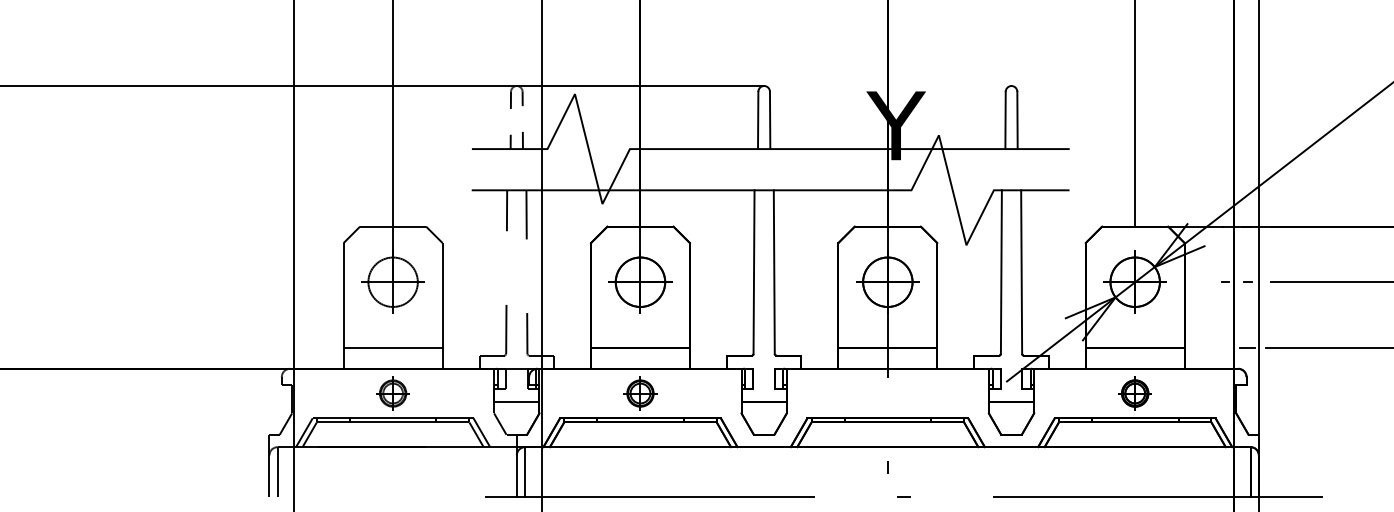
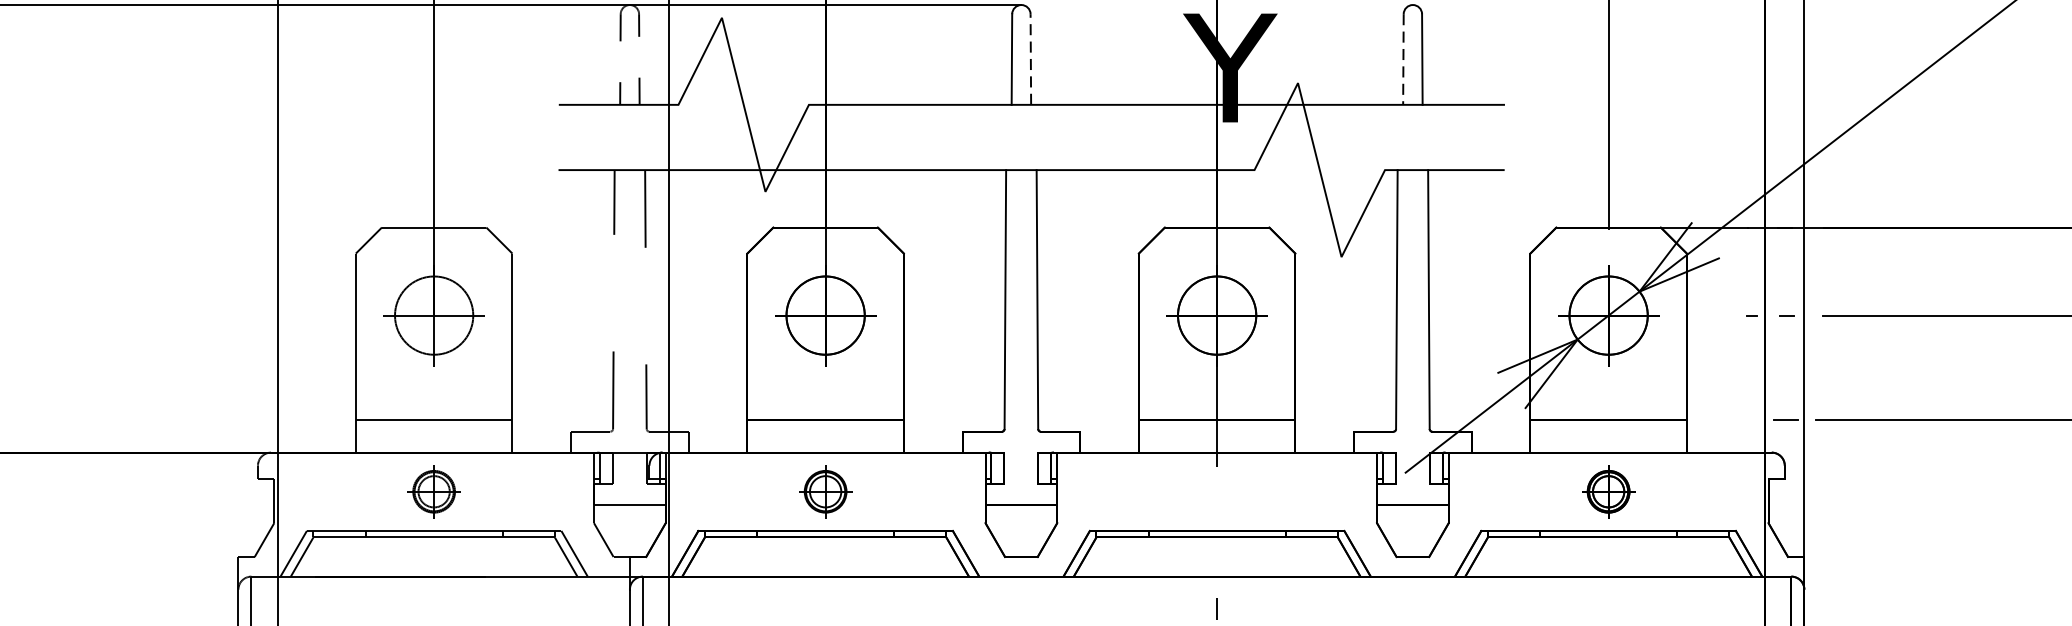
line: (770, 120) -> (1031, 59), solid -> dashed
line: (1005, 120) -> (1403, 59), solid -> dashed

